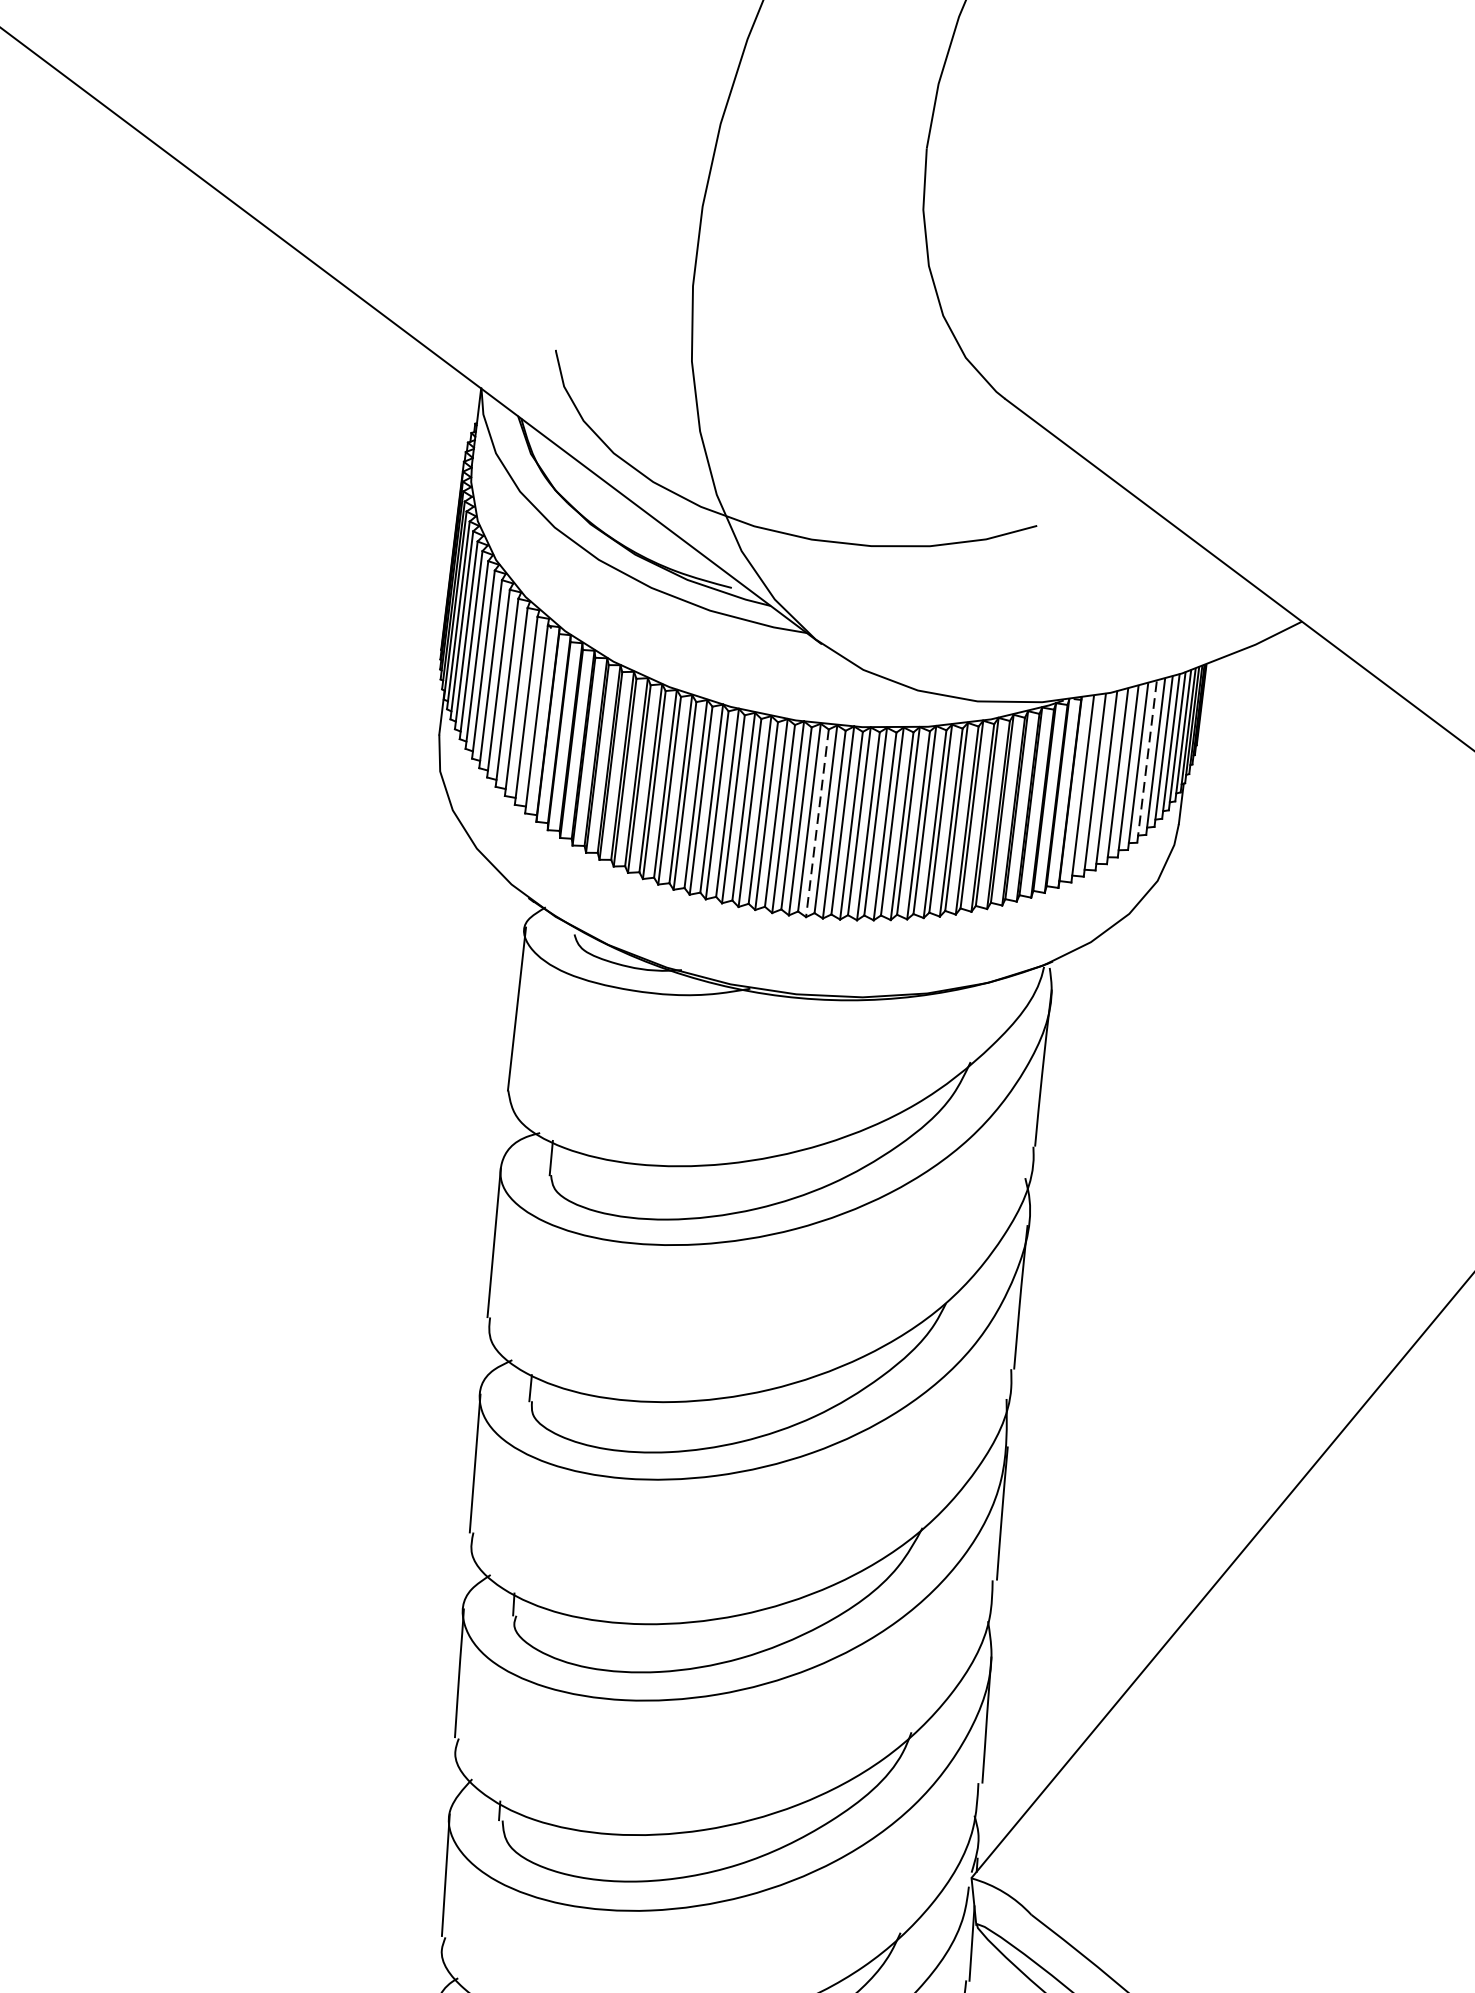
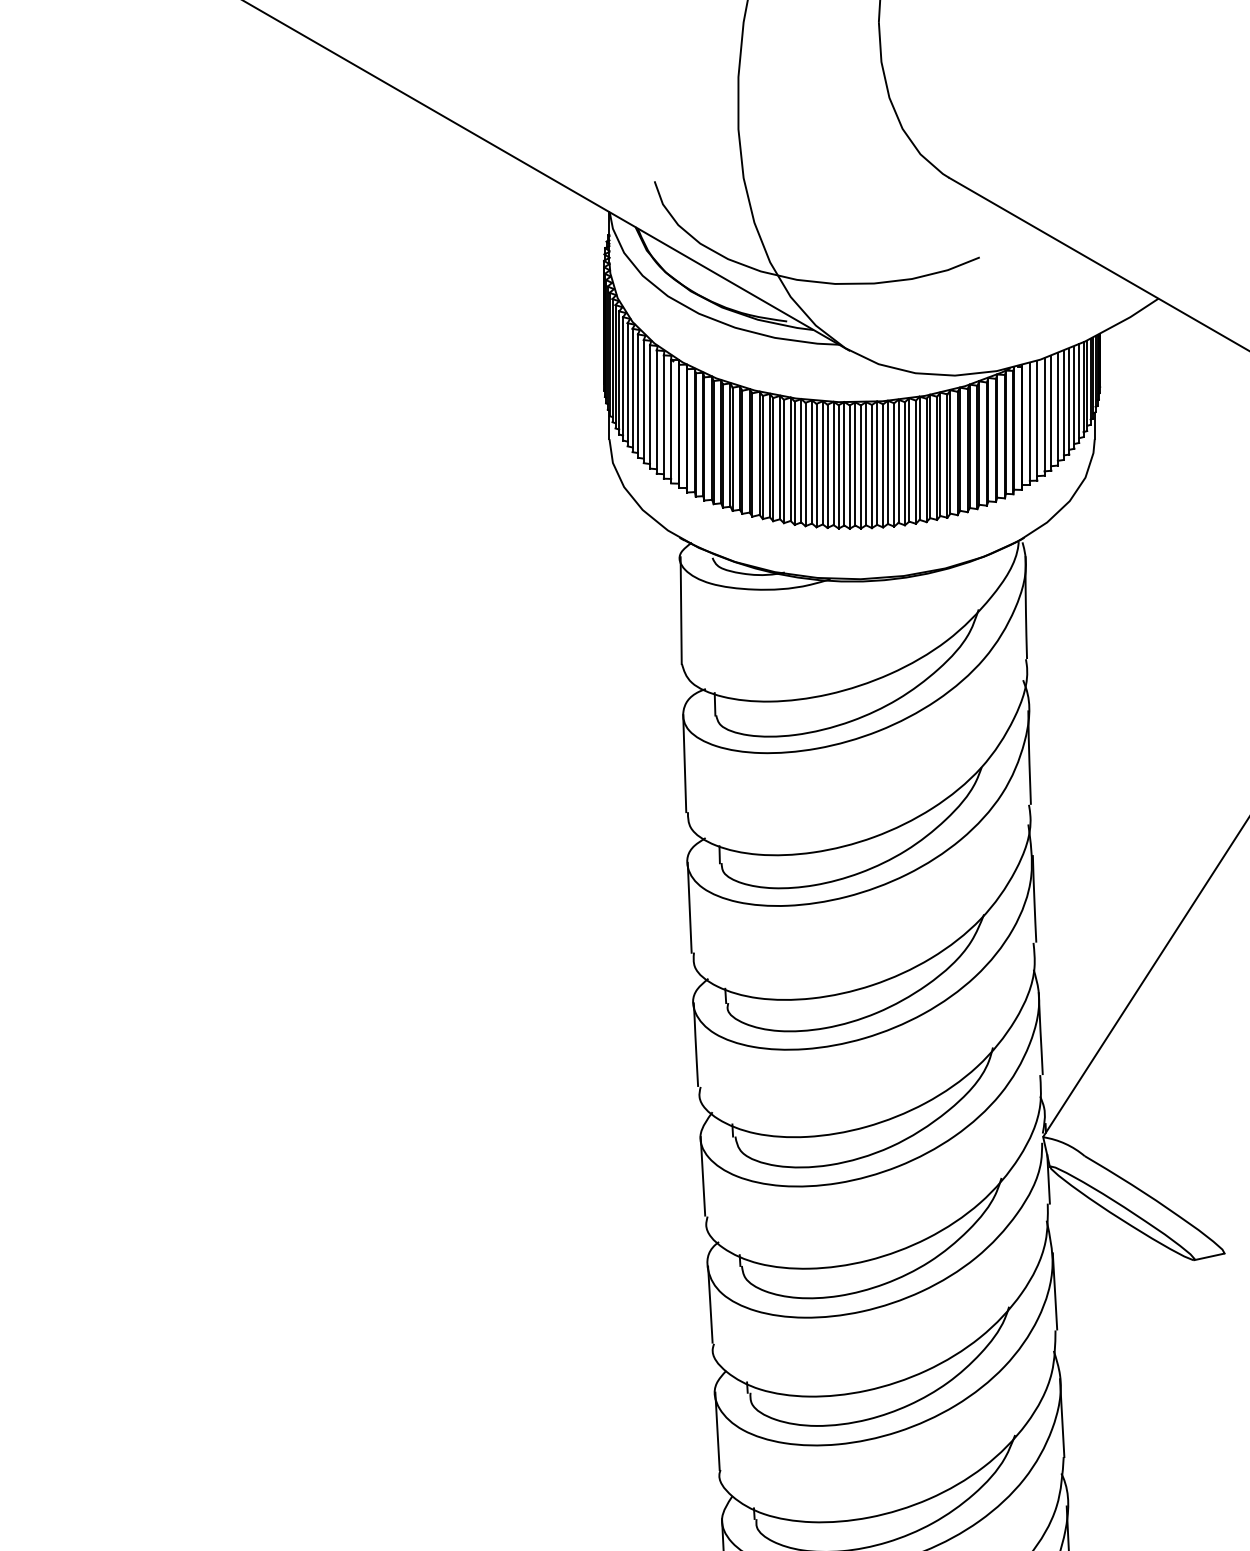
line: (1147, 761) -> (1069, 401), dashed -> solid
line: (816, 822) -> (860, 466), dashed -> solid

